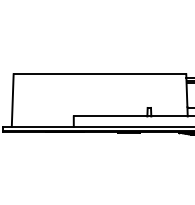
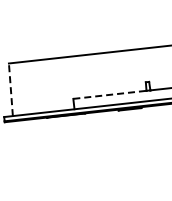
line: (12, 100) -> (10, 89), solid -> dashed
line: (110, 116) -> (109, 94), solid -> dashed

